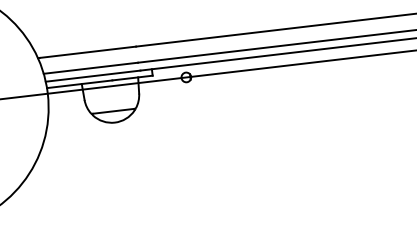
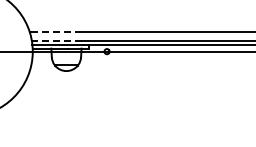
line: (87, 52) -> (56, 32), solid -> dashed
line: (89, 67) -> (56, 40), solid -> dashed

